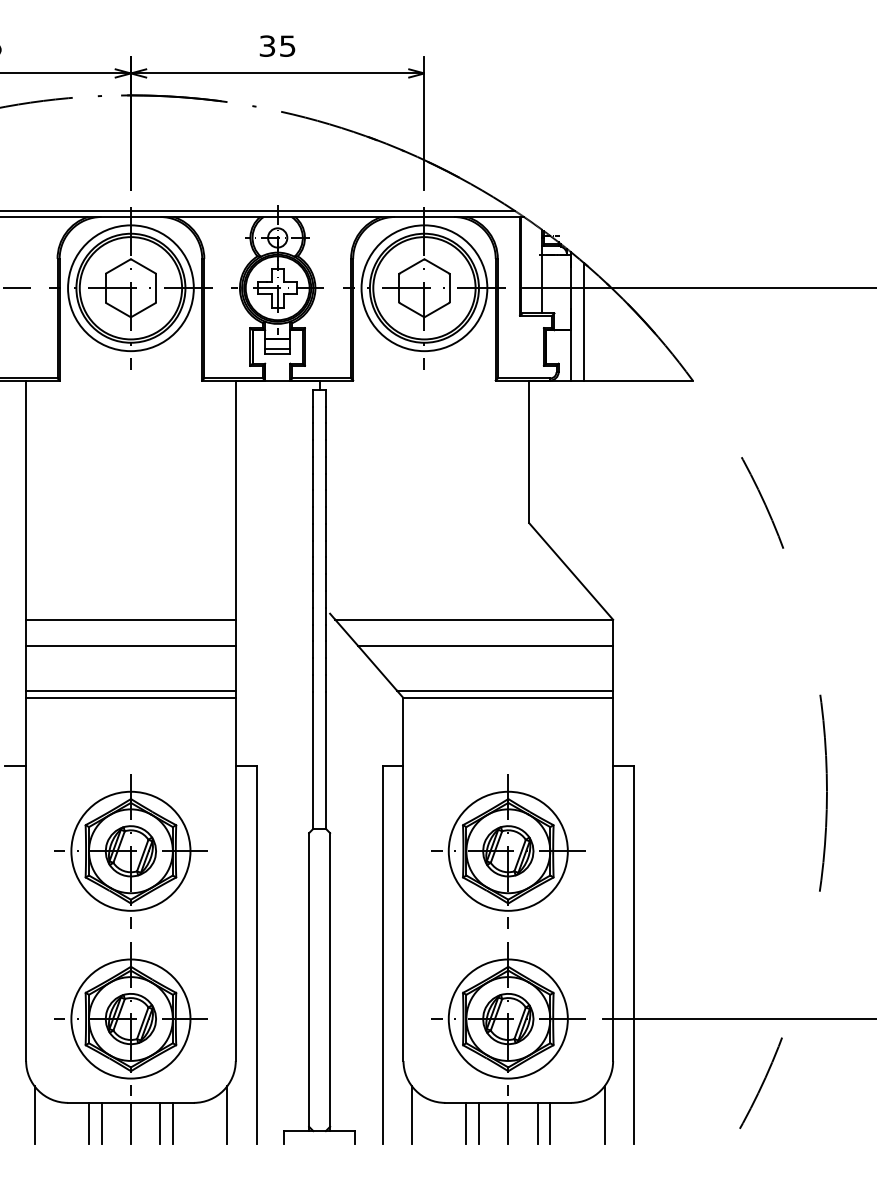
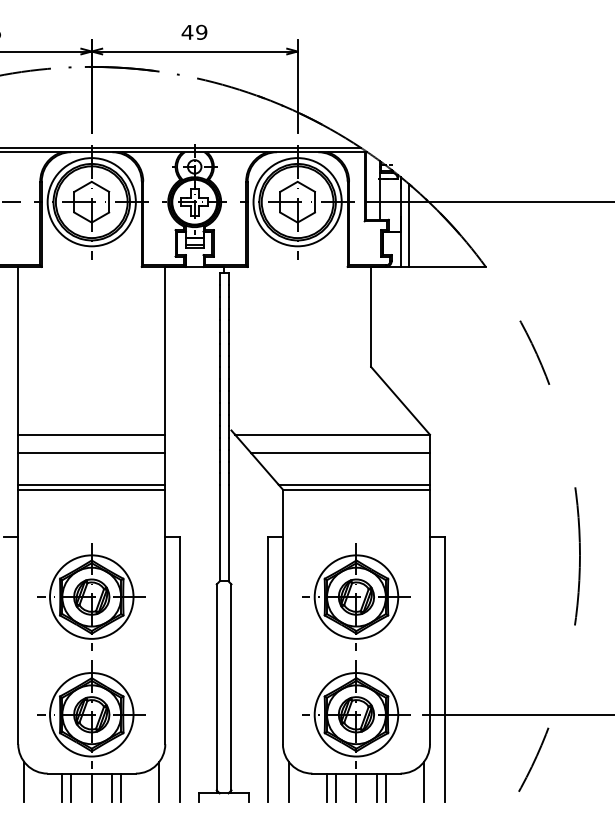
text: (277, 44) -> (194, 31), 35 -> 49

